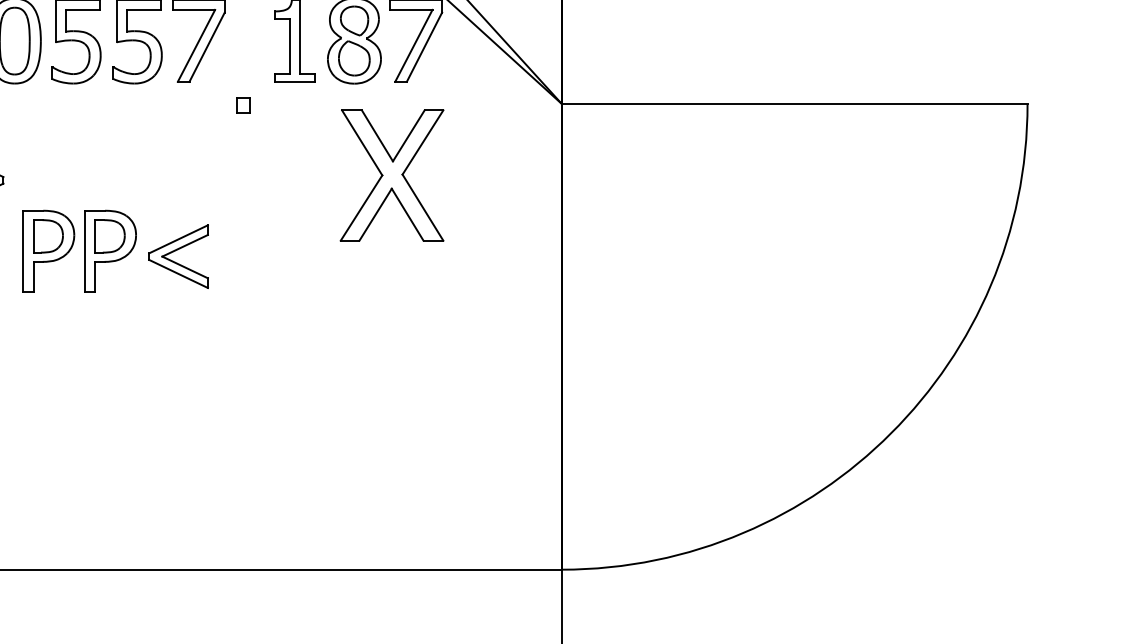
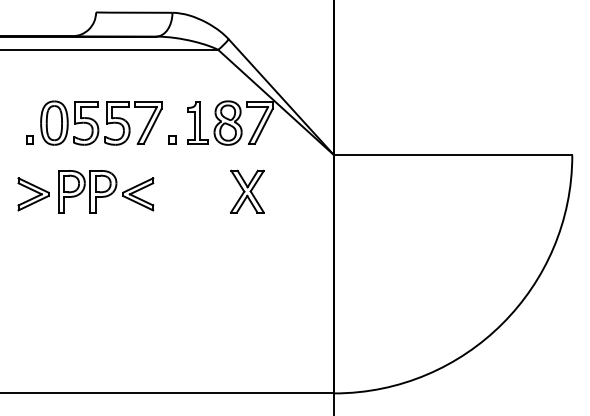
part: (243, 104) -> (172, 139), moved
part: (392, 174) -> (247, 191), size x0.62
part: (116, 251) -> (106, 191), moved

